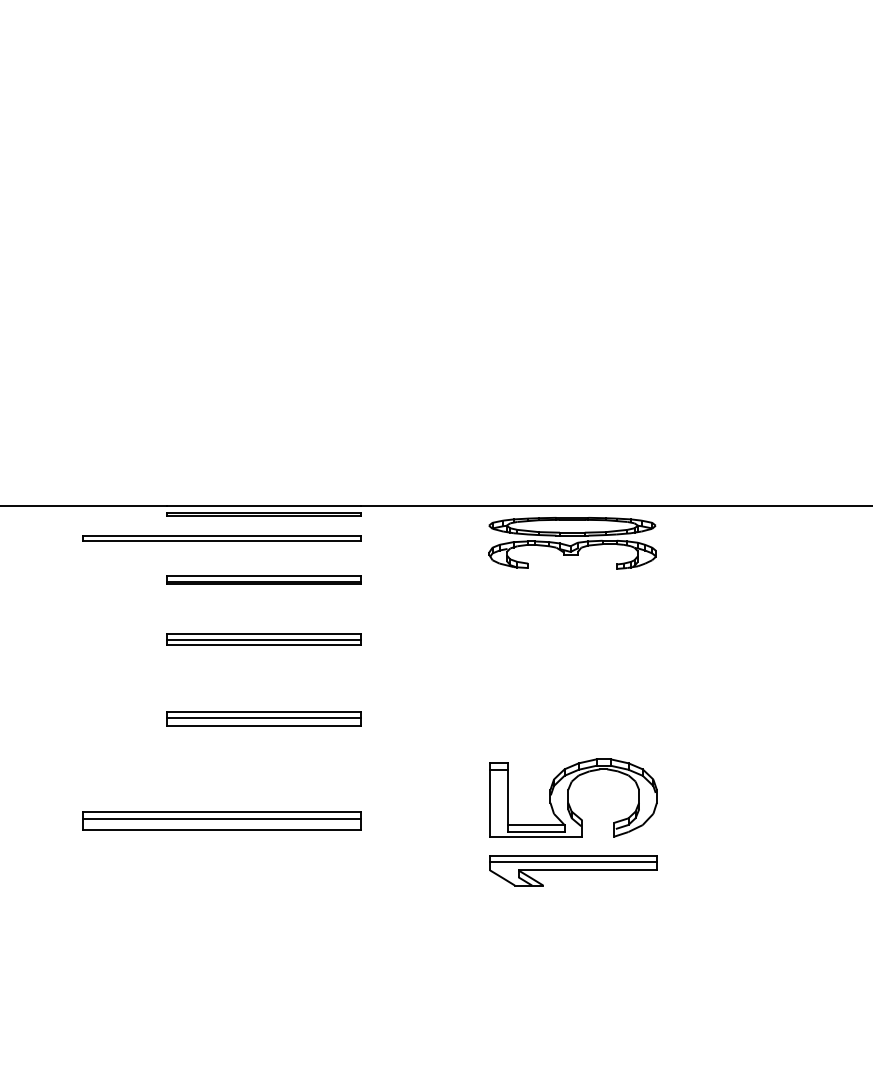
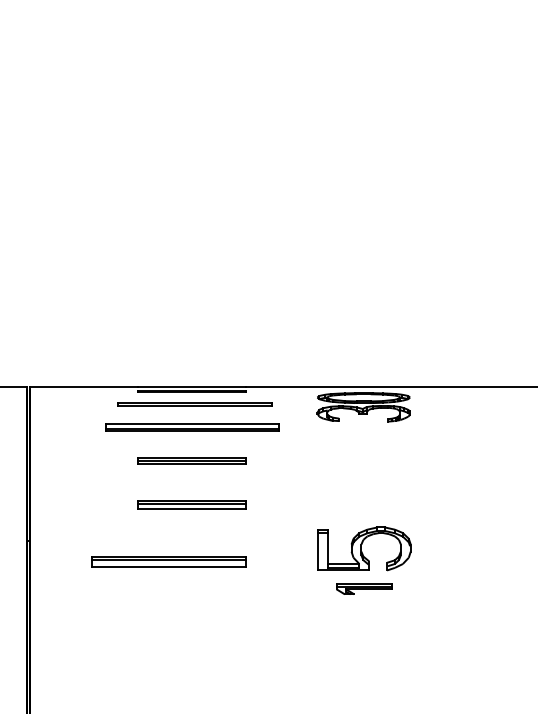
line: (221, 536) -> (194, 403), moved
part: (262, 579) -> (191, 427), size x1.6
part: (573, 870) -> (364, 589), size x0.6

